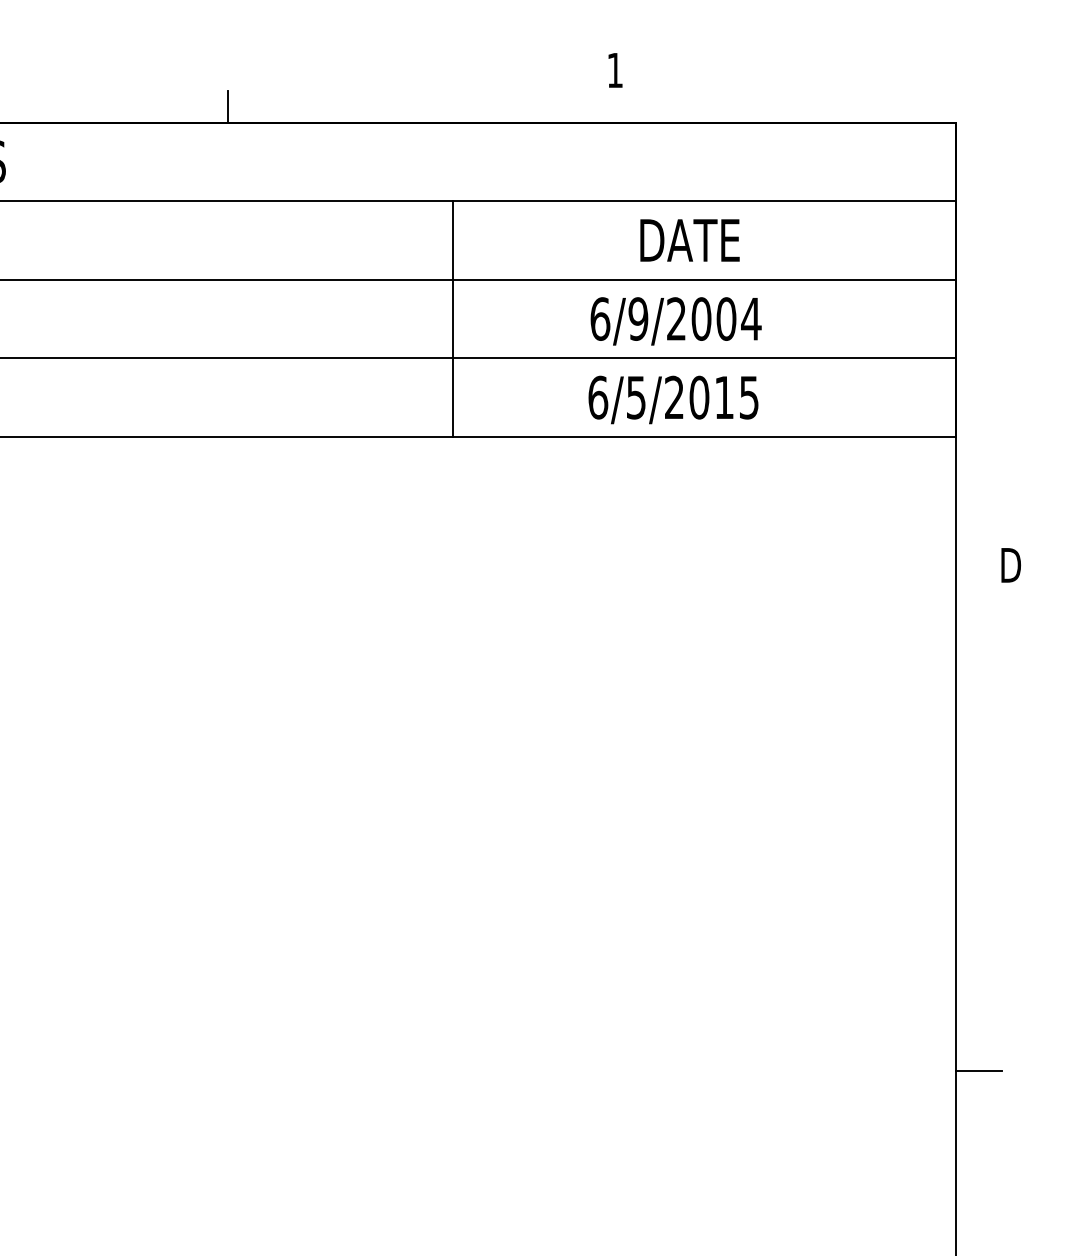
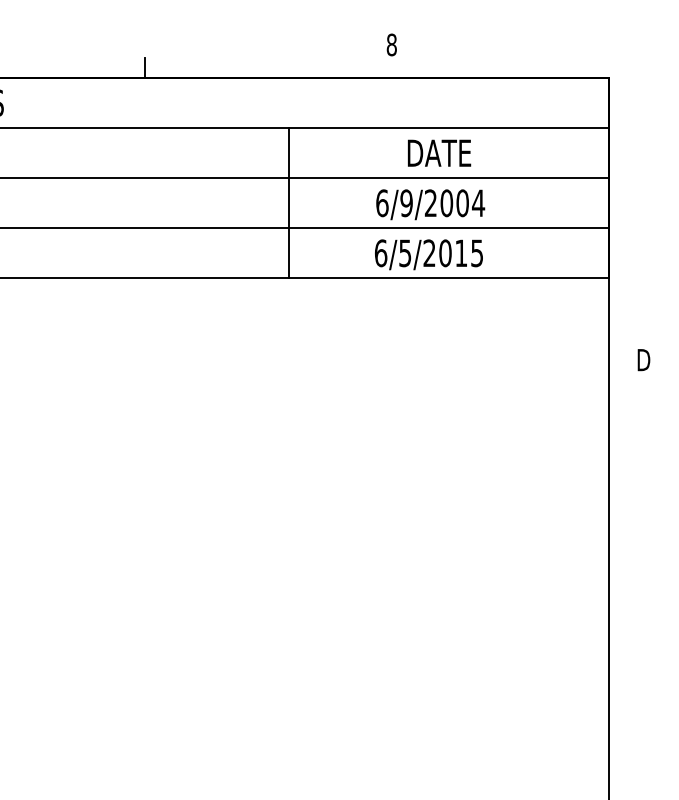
text: (614, 69) -> (391, 44), 1 -> 8
line: (979, 1071) -> (623, 682), removed

